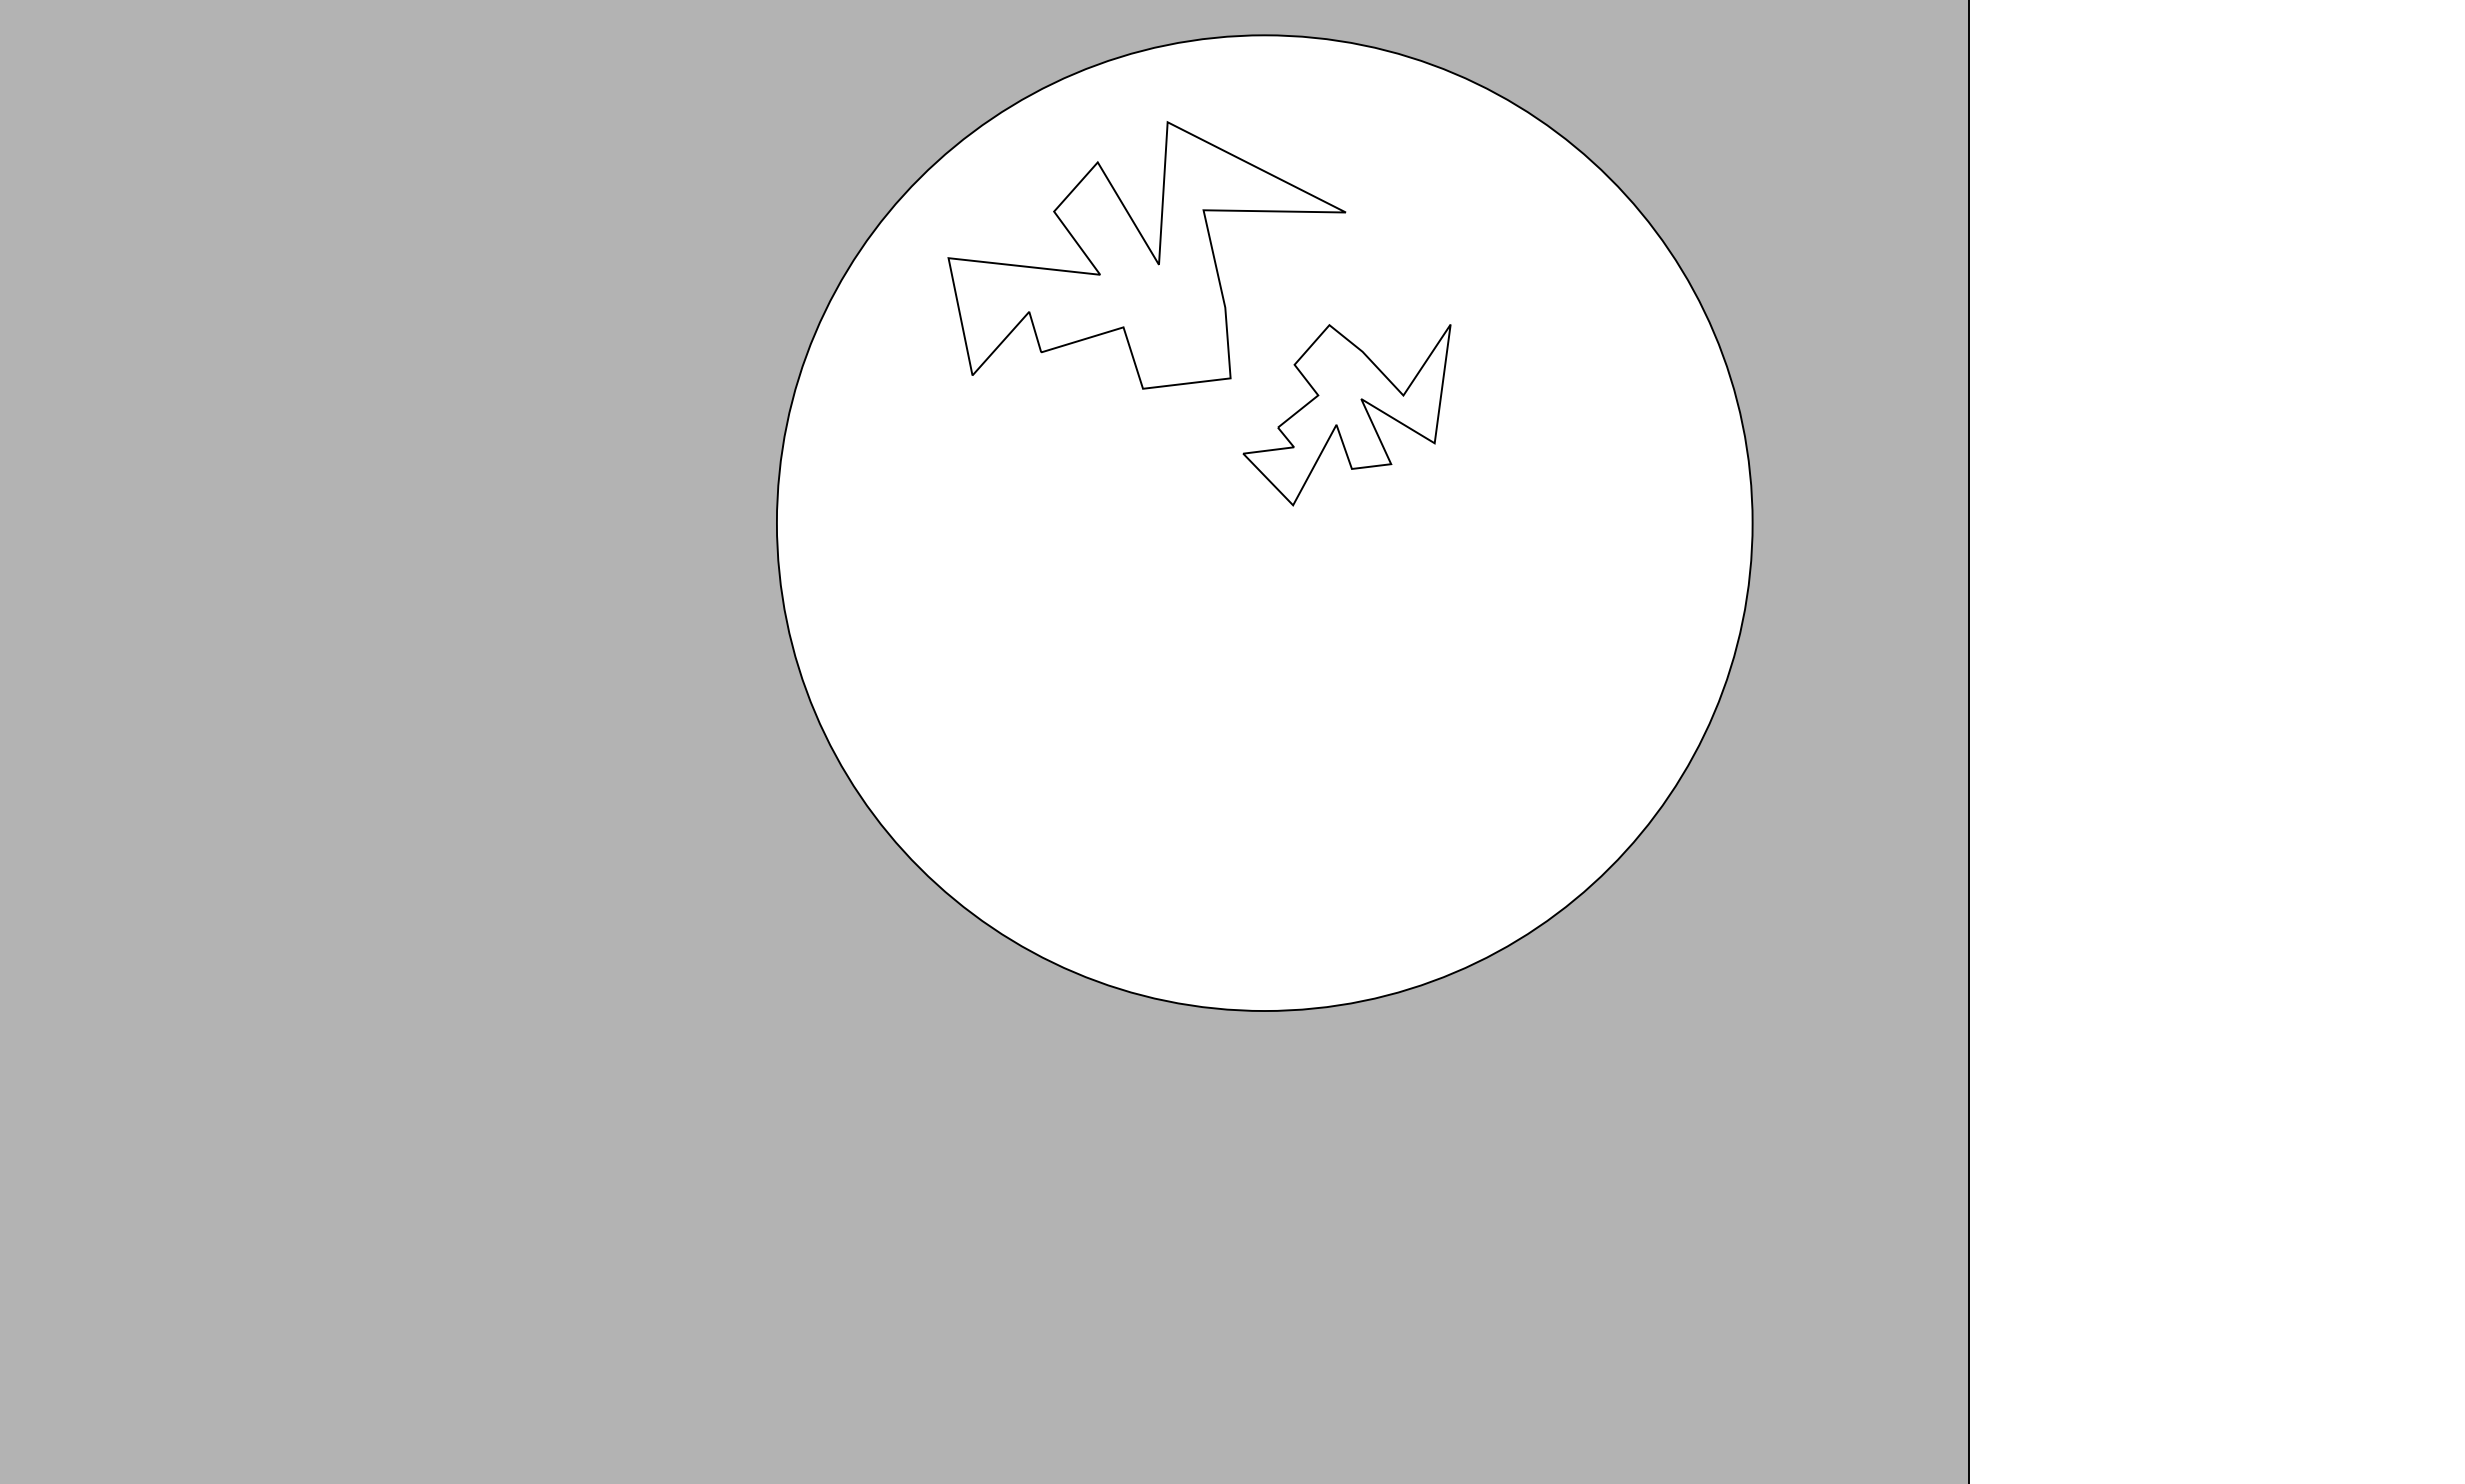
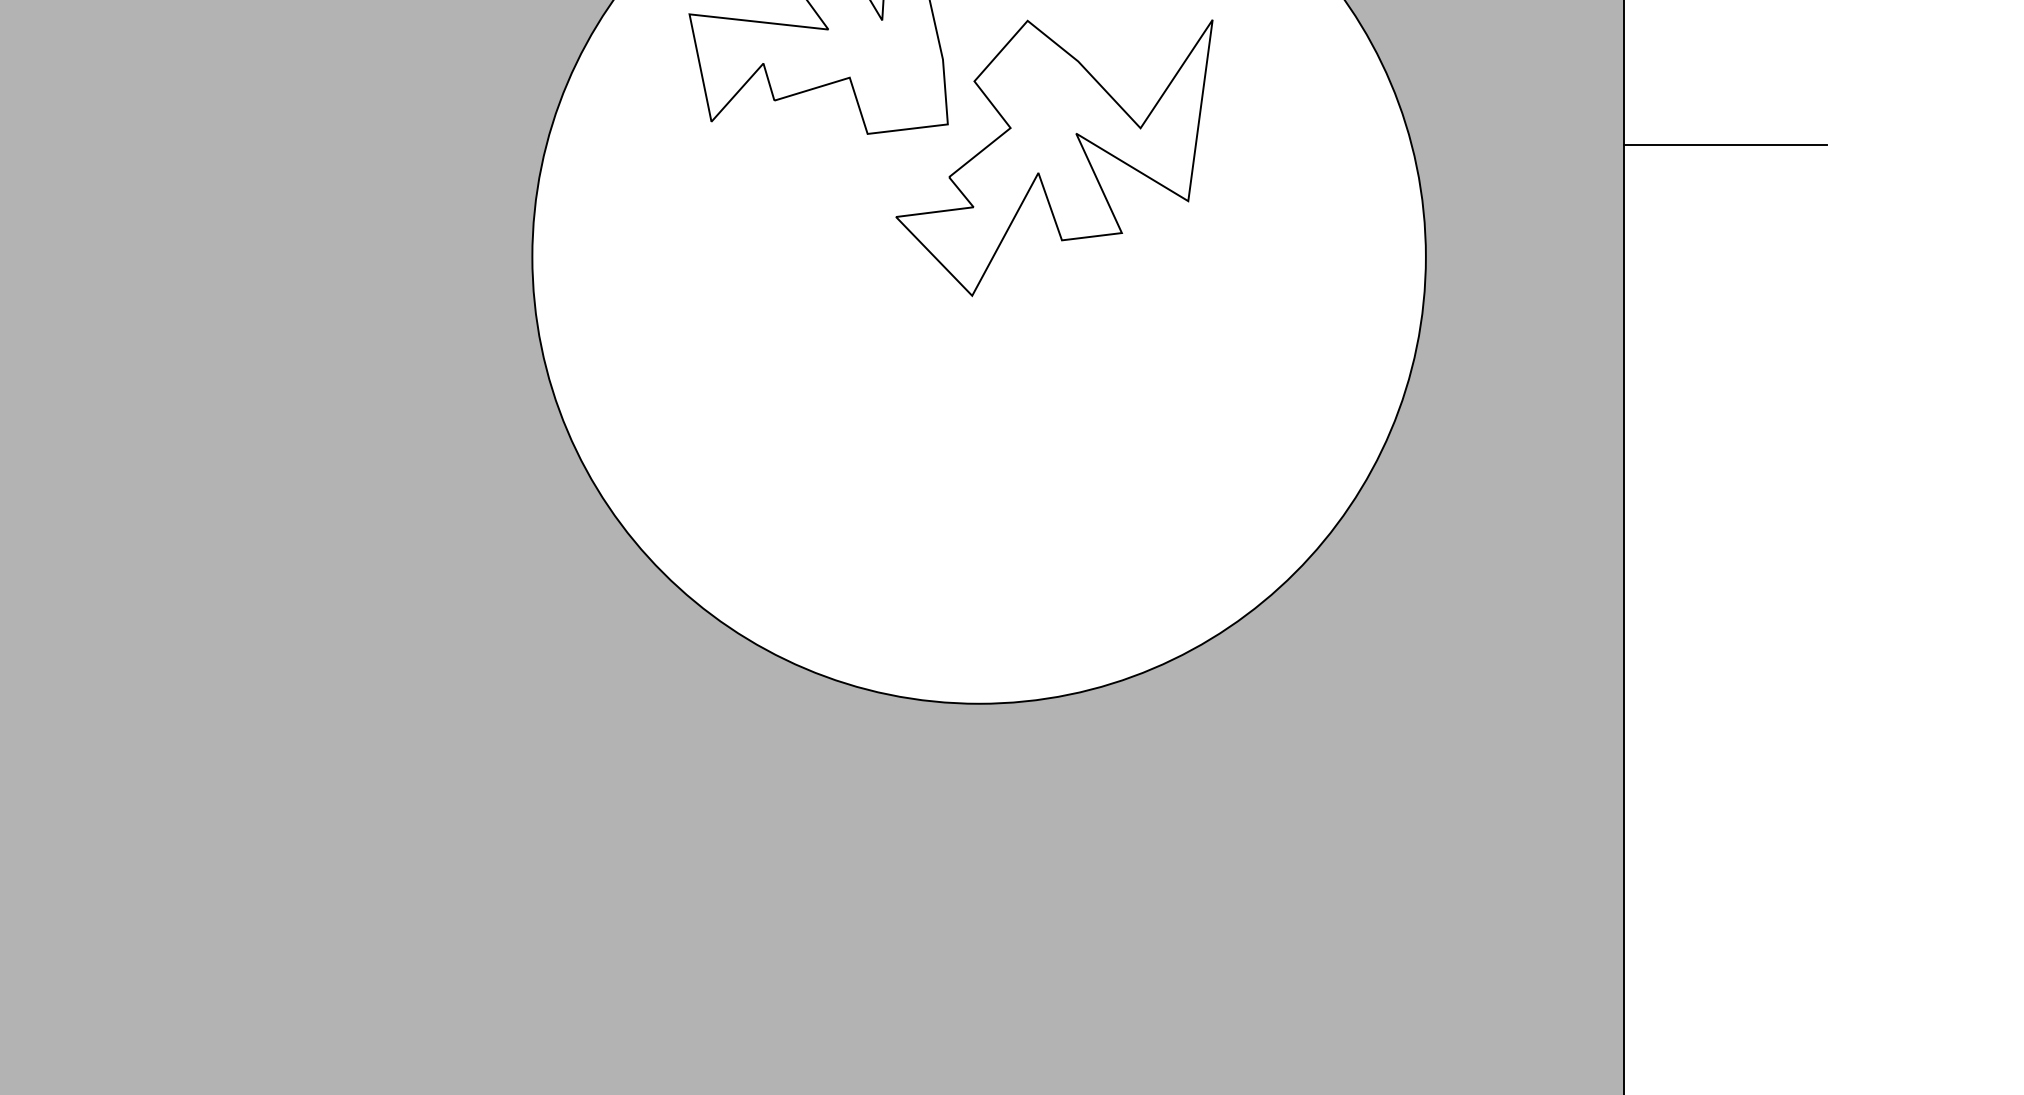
line: (2079, 400) -> (1725, 144), added
part: (1346, 414) -> (1053, 157), size x1.67

